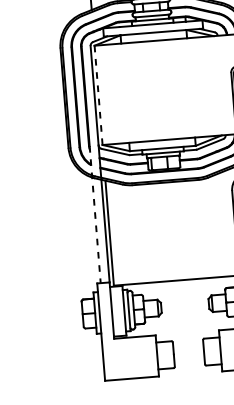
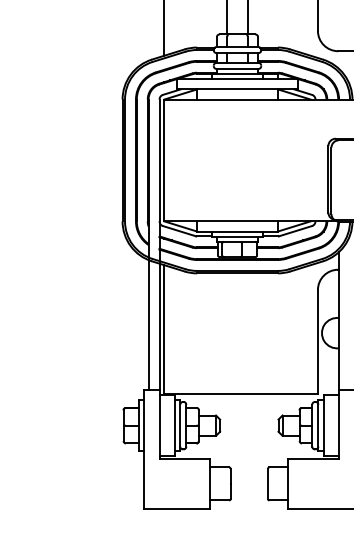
line: (98, 95) -> (164, 160), dashed -> solid
line: (95, 215) -> (148, 306), dashed -> solid

